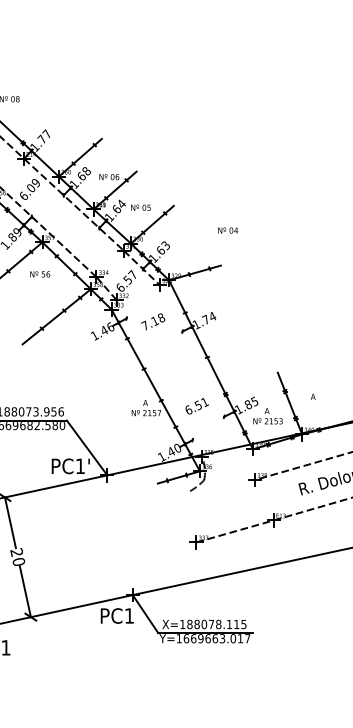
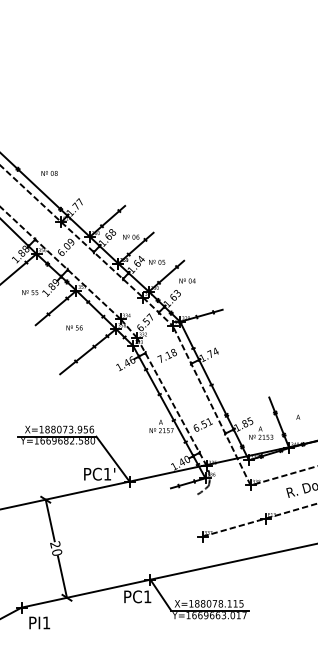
text: (228, 229) -> (187, 280), moved
text: (40, 273) -> (74, 327), moved
line: (158, 378) -> (171, 402), added
line: (207, 382) -> (211, 405), added

